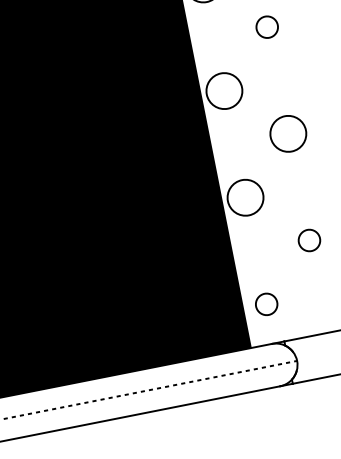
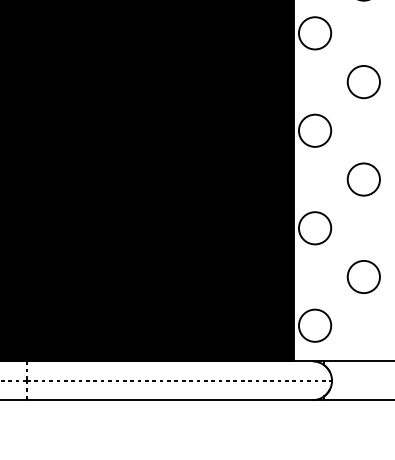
circle: (266, 26) -> (363, 81), size x1.67
circle: (308, 240) -> (363, 276), size x1.67
circle: (265, 304) -> (314, 325), size x1.67

